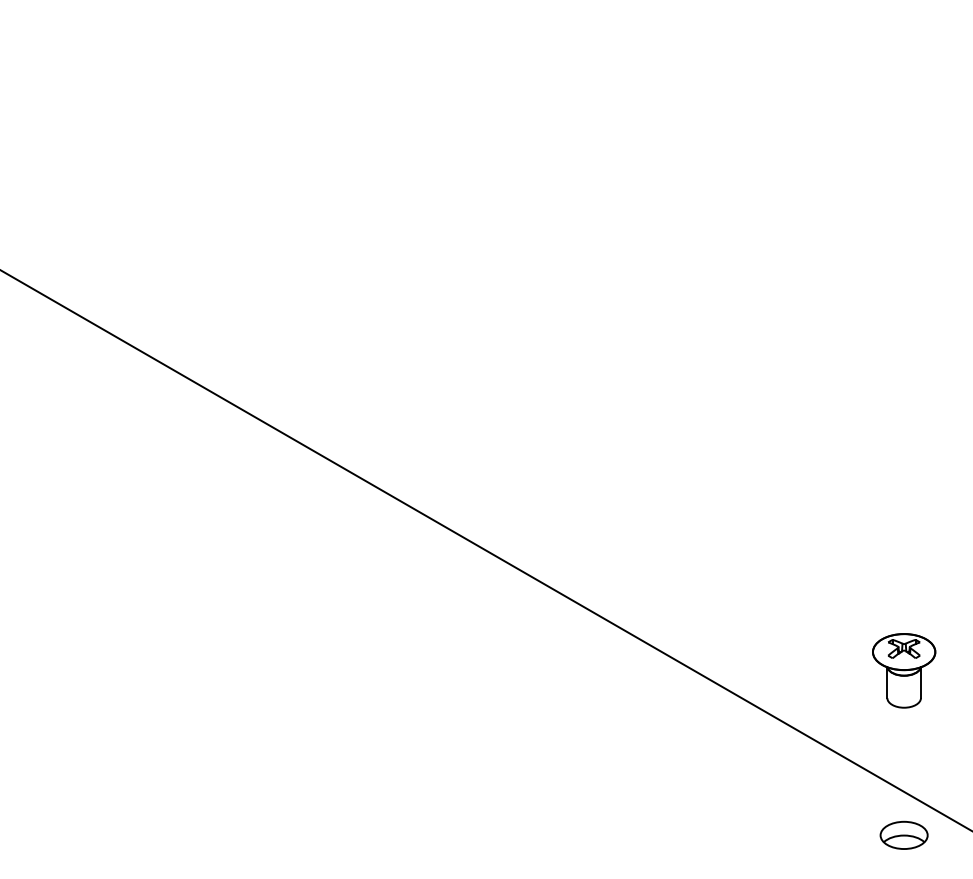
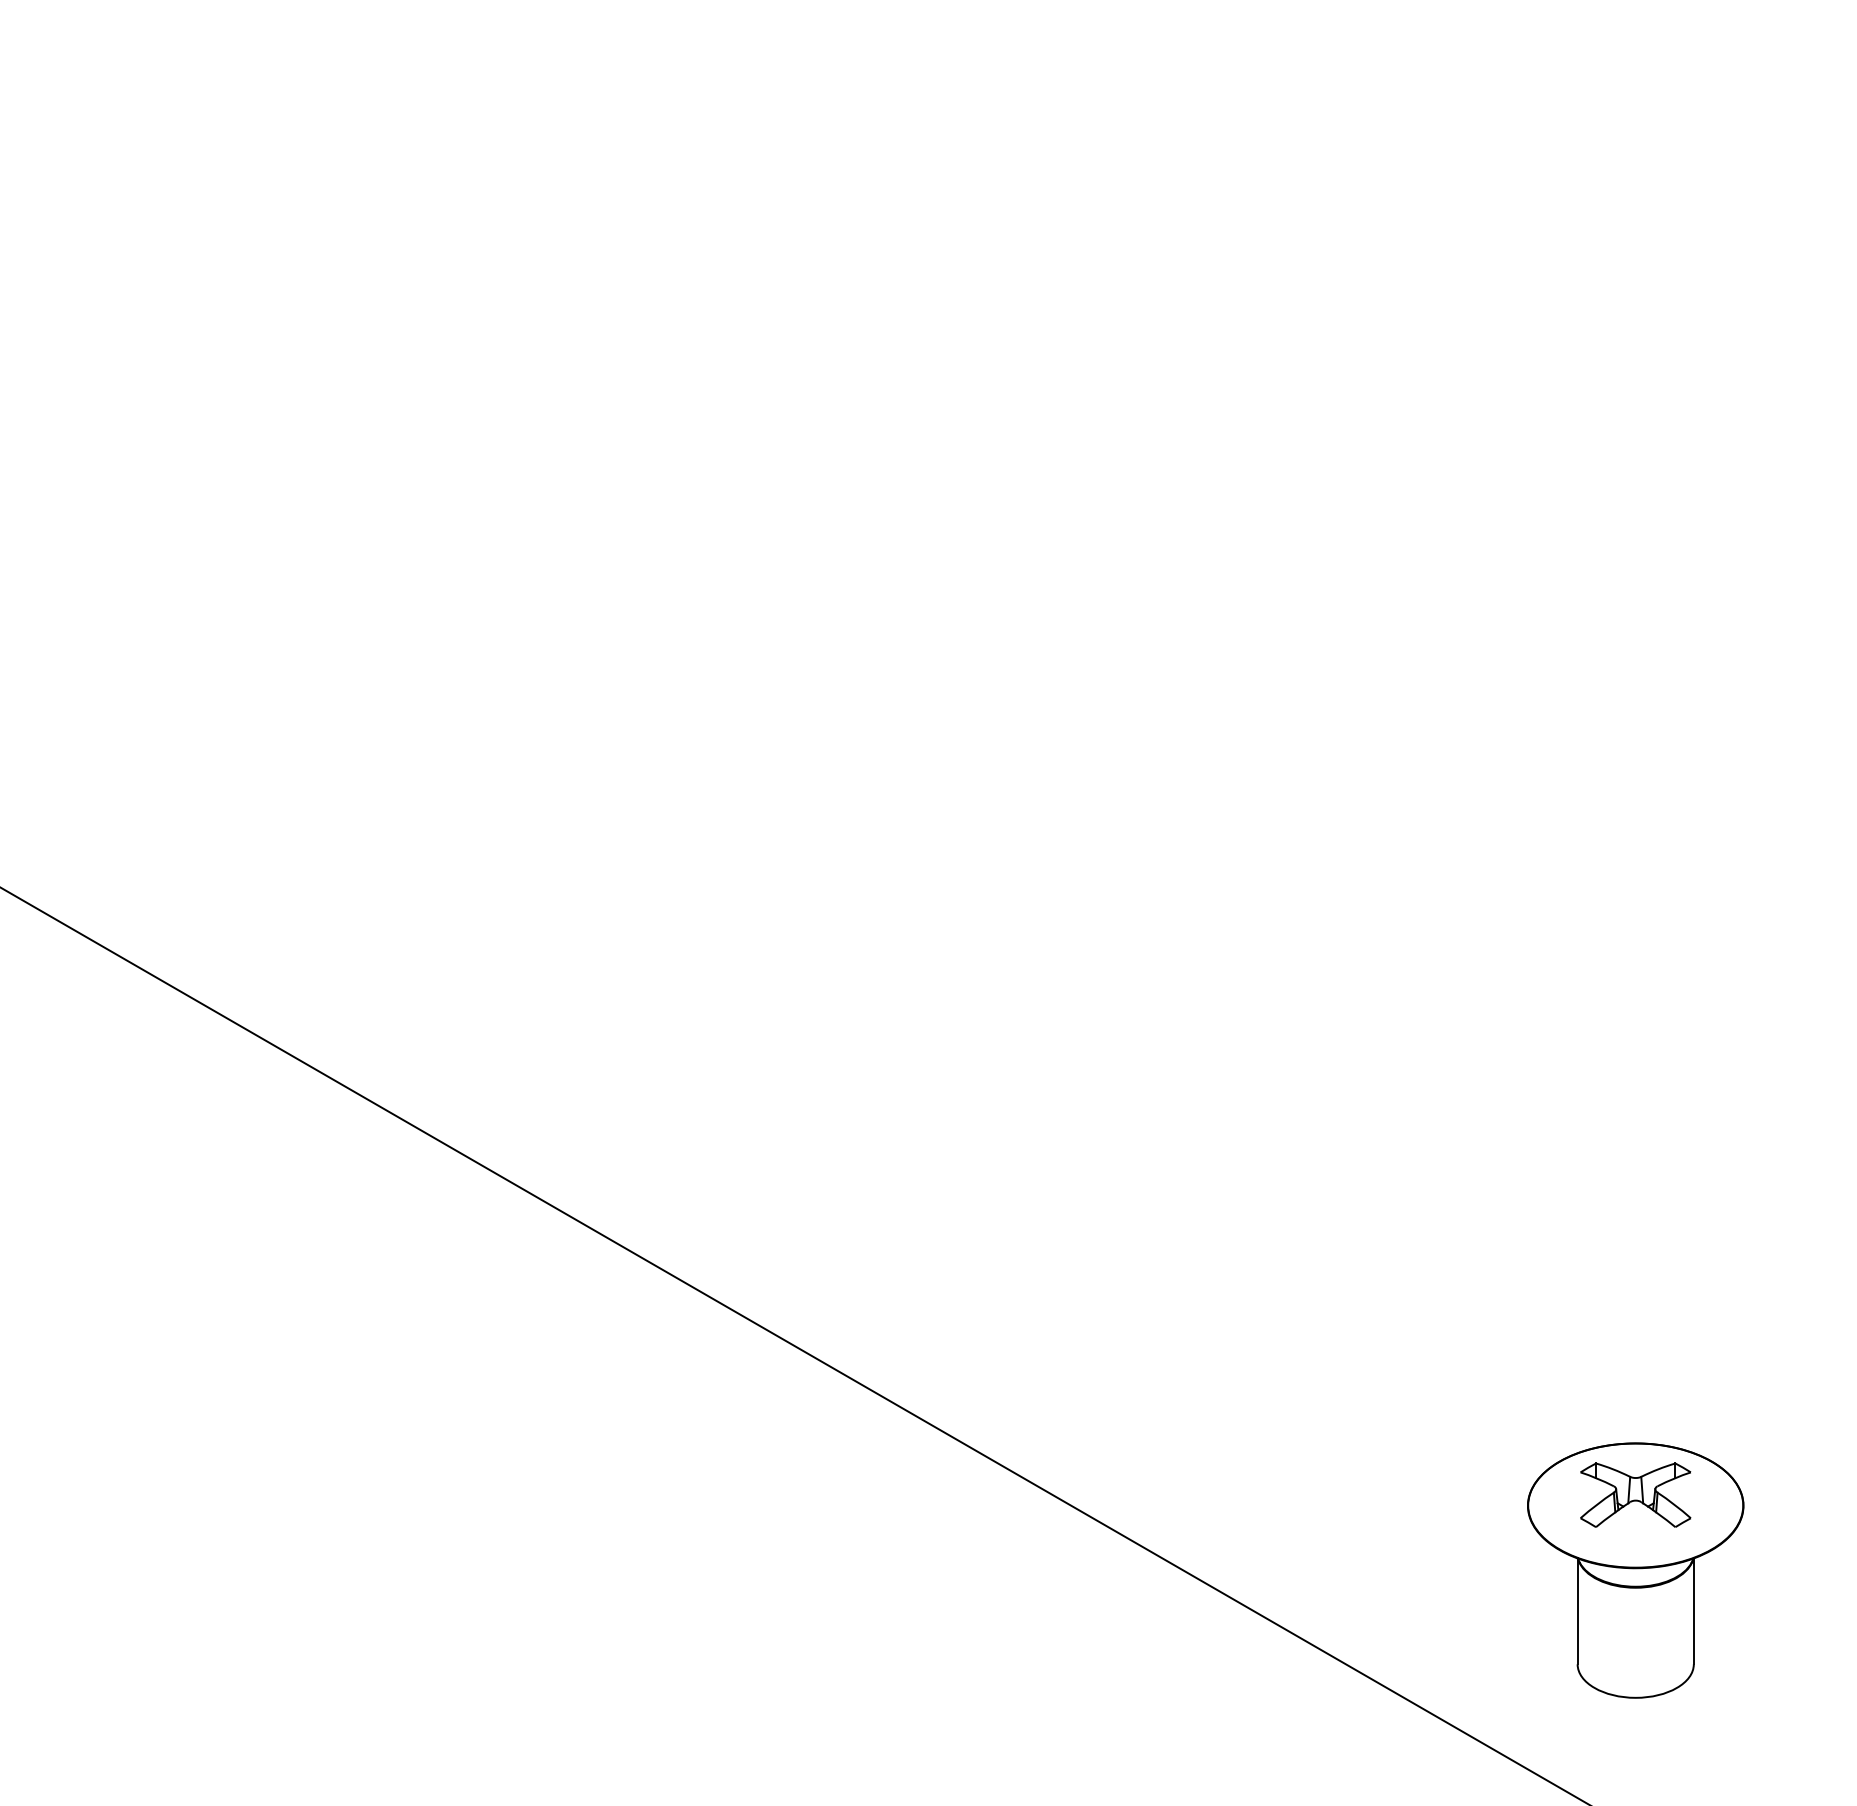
part: (904, 670) -> (1636, 1569), size x1.6

